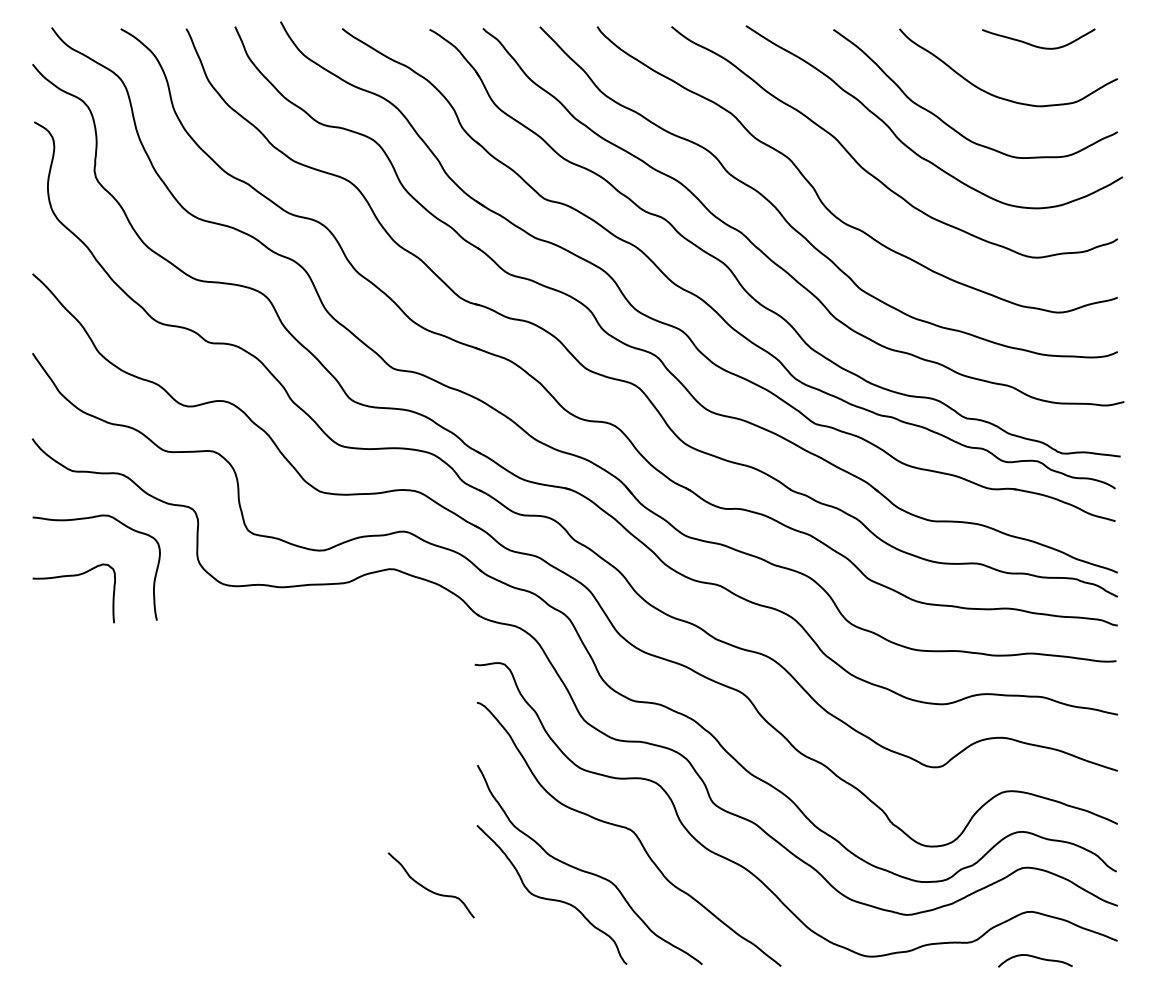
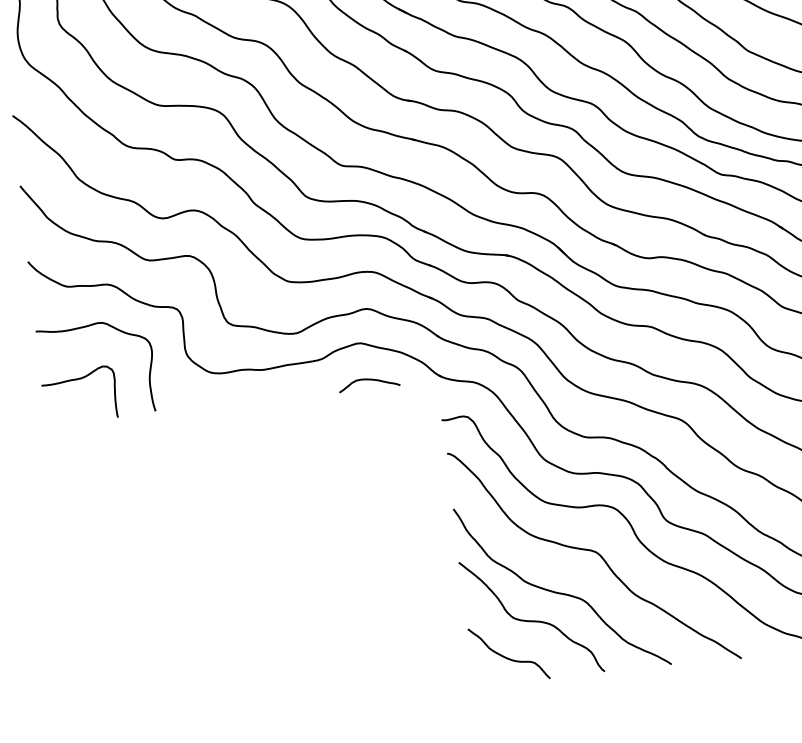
curve: (398, 611) -> (368, 380), added
curve: (429, 889) -> (507, 657), moved

